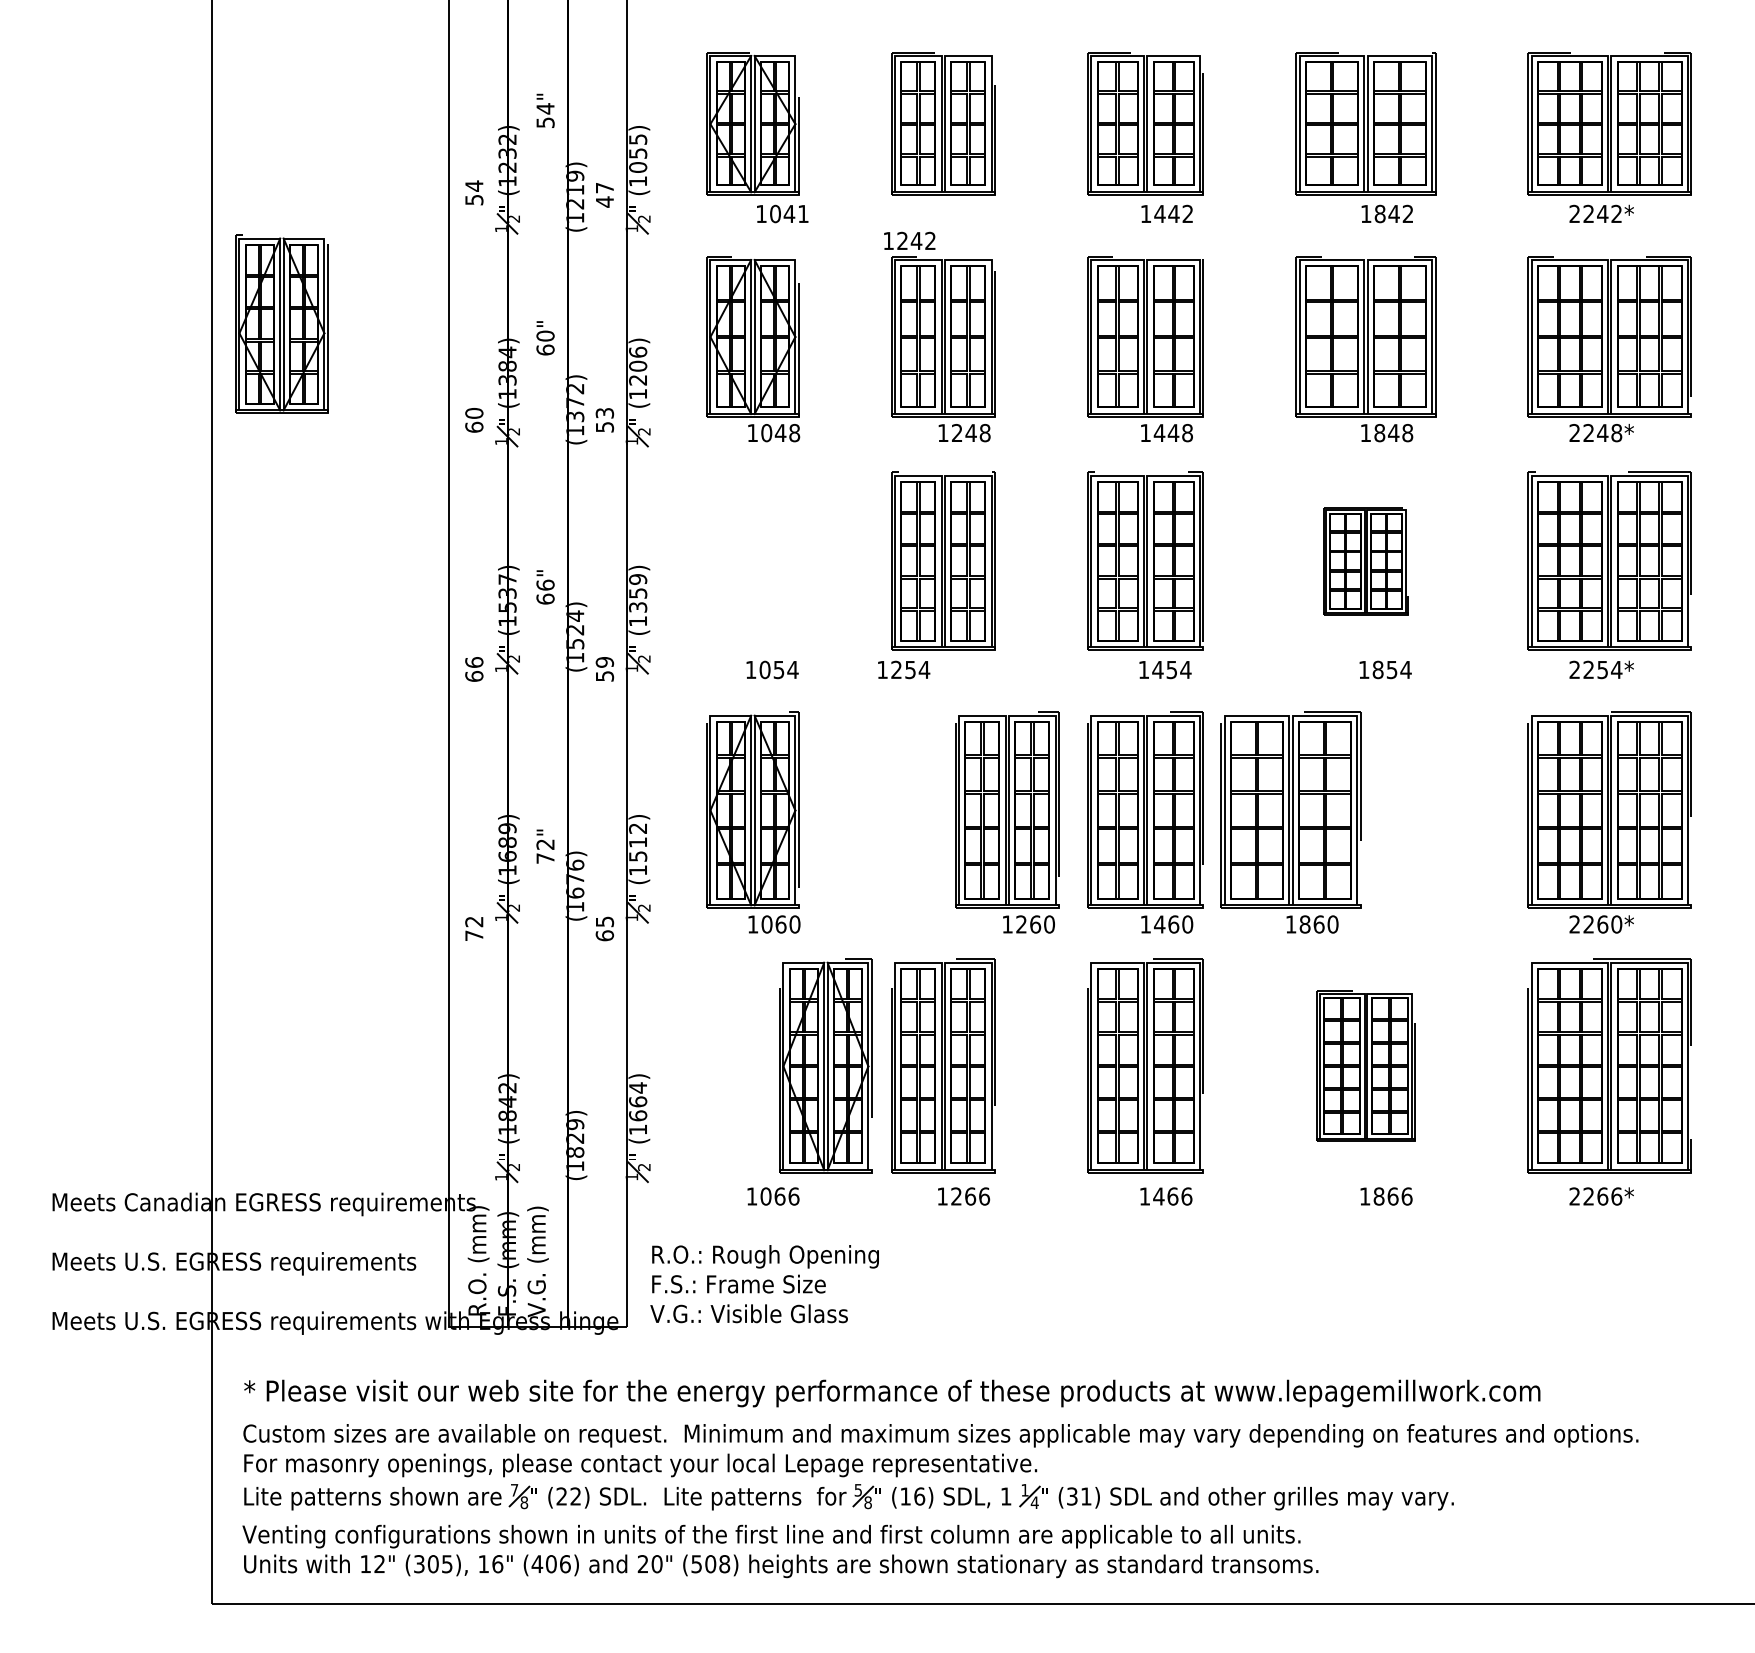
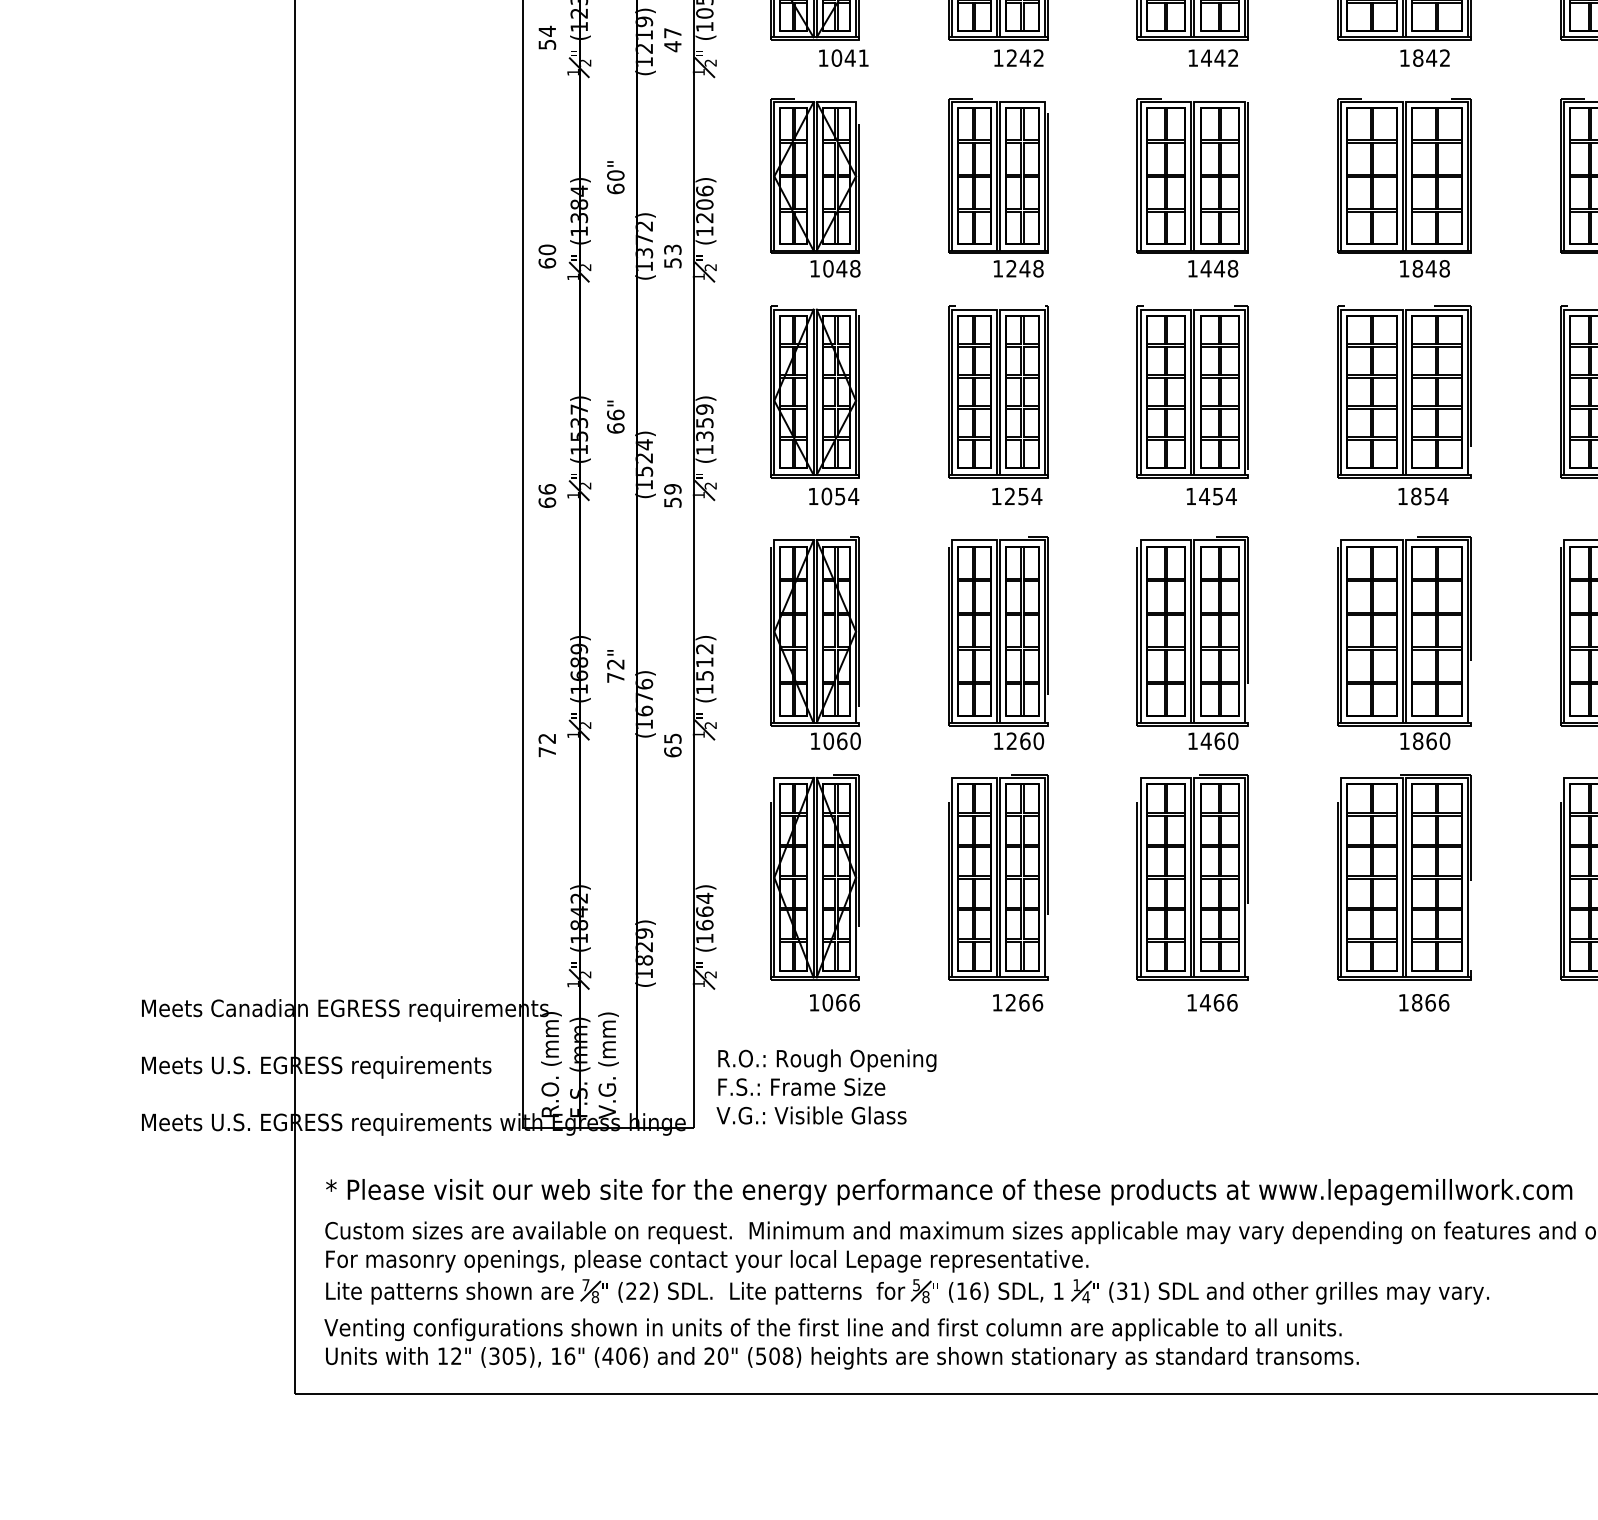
text: (909, 240) -> (1018, 57), moved
part: (281, 323) -> (814, 391), moved
part: (1365, 560) -> (1404, 391), size x1.67
text: (904, 669) -> (1017, 496), moved
part: (1007, 822) -> (998, 643), moved
part: (1290, 822) -> (1404, 643), moved
part: (825, 1065) -> (814, 876), moved
part: (1365, 1065) -> (1404, 876), size x1.43

